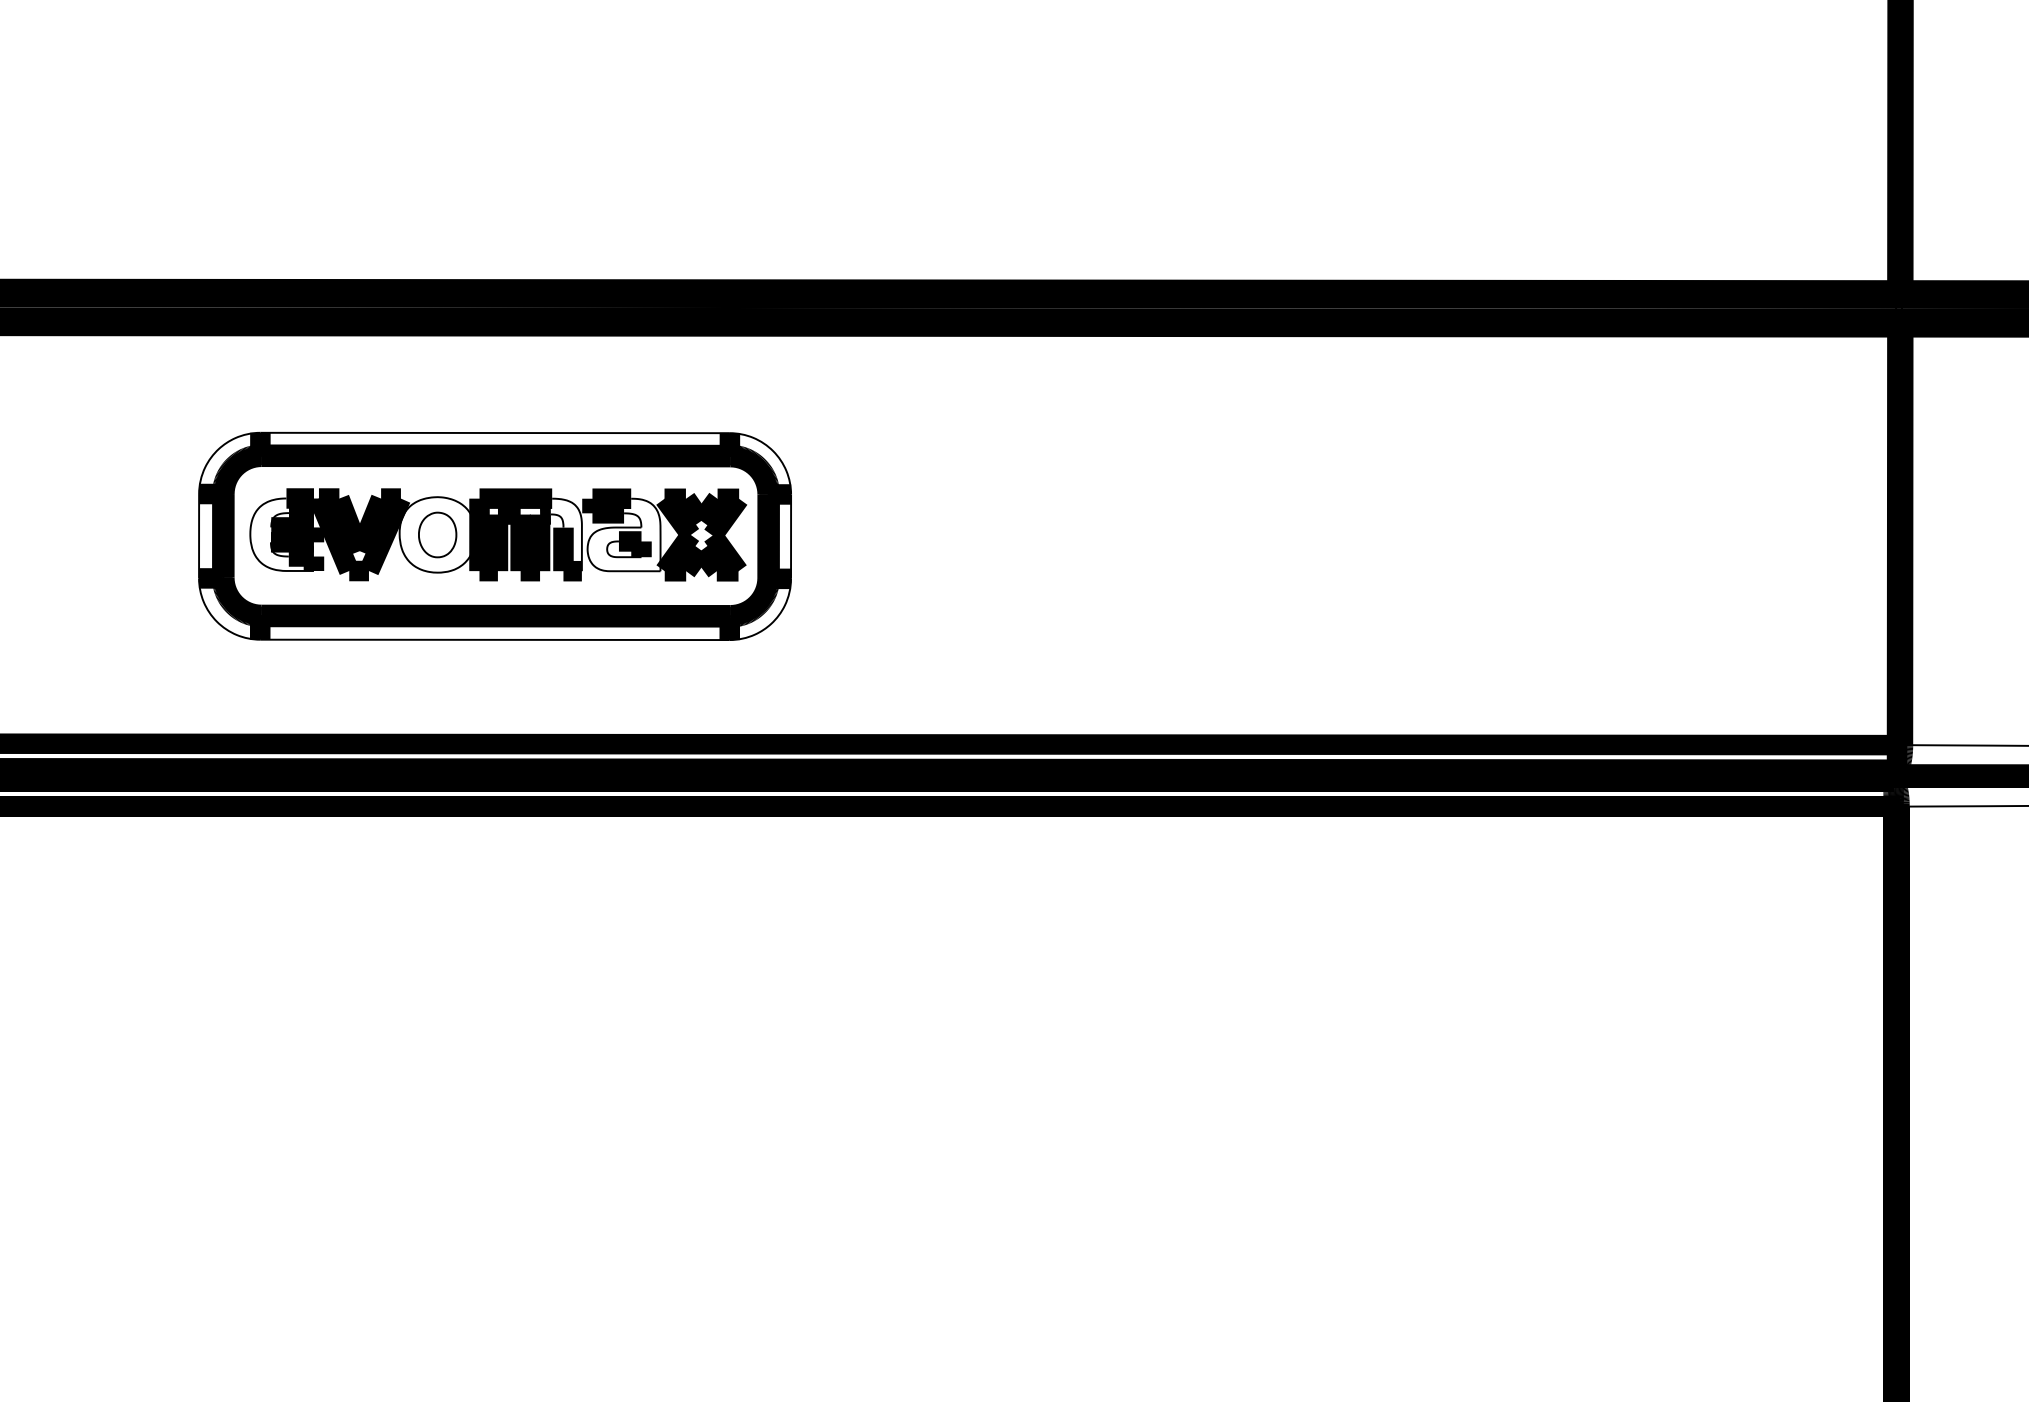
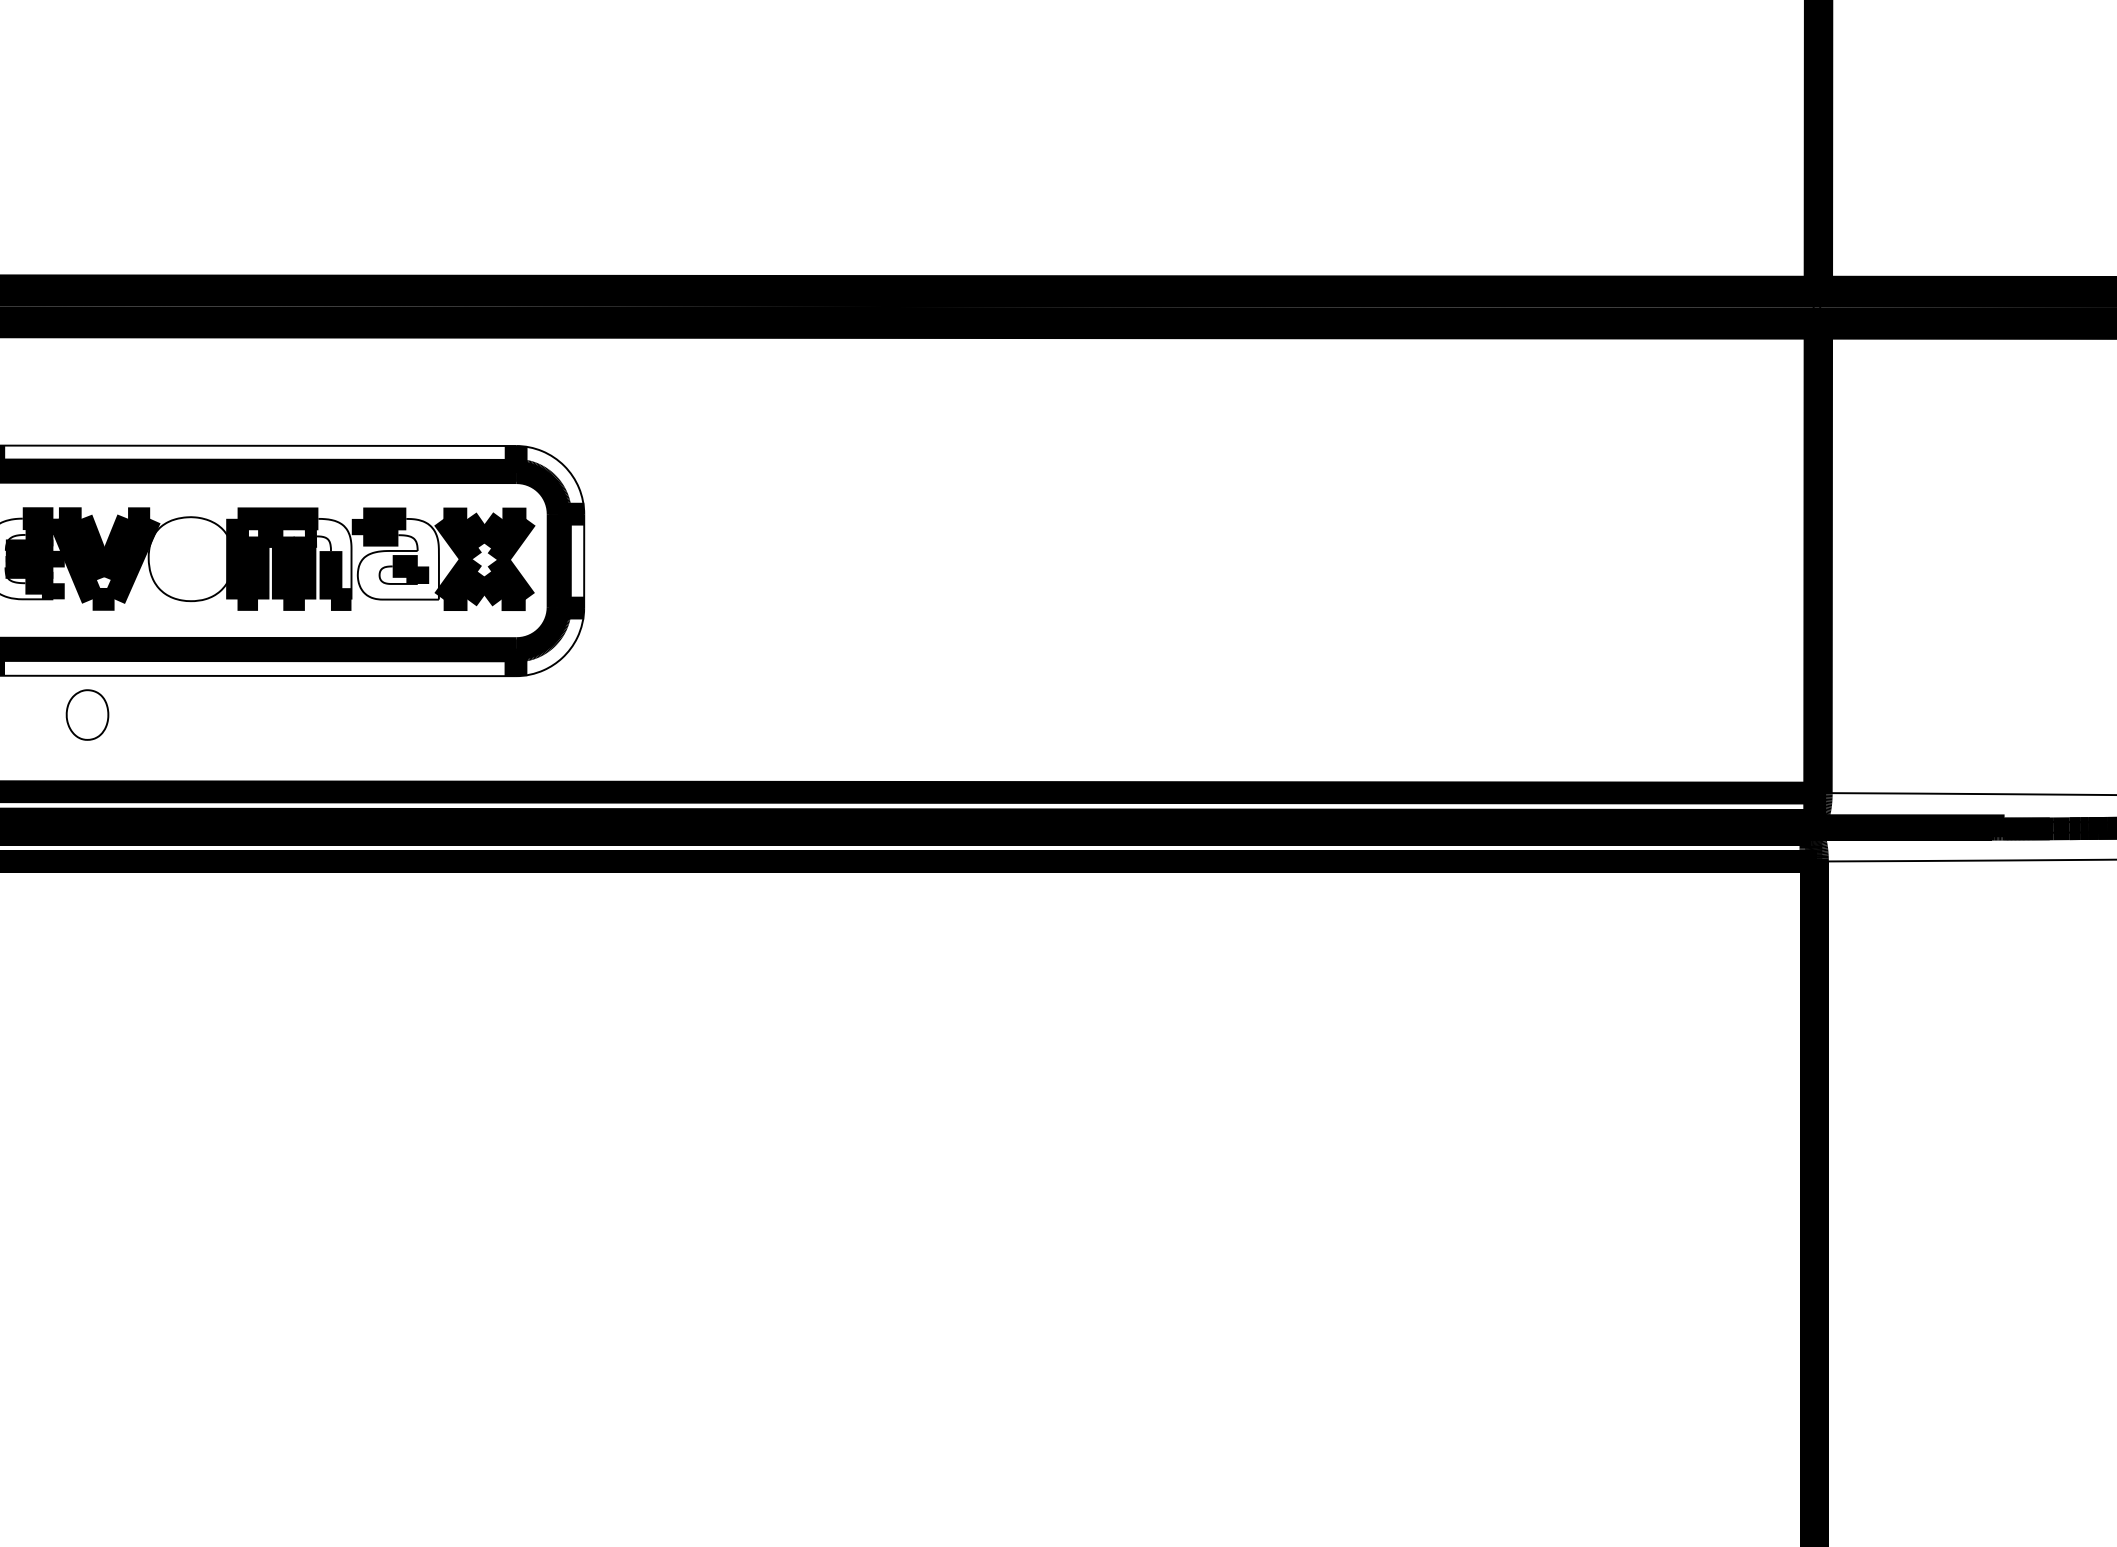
part: (437, 534) -> (87, 714), moved

